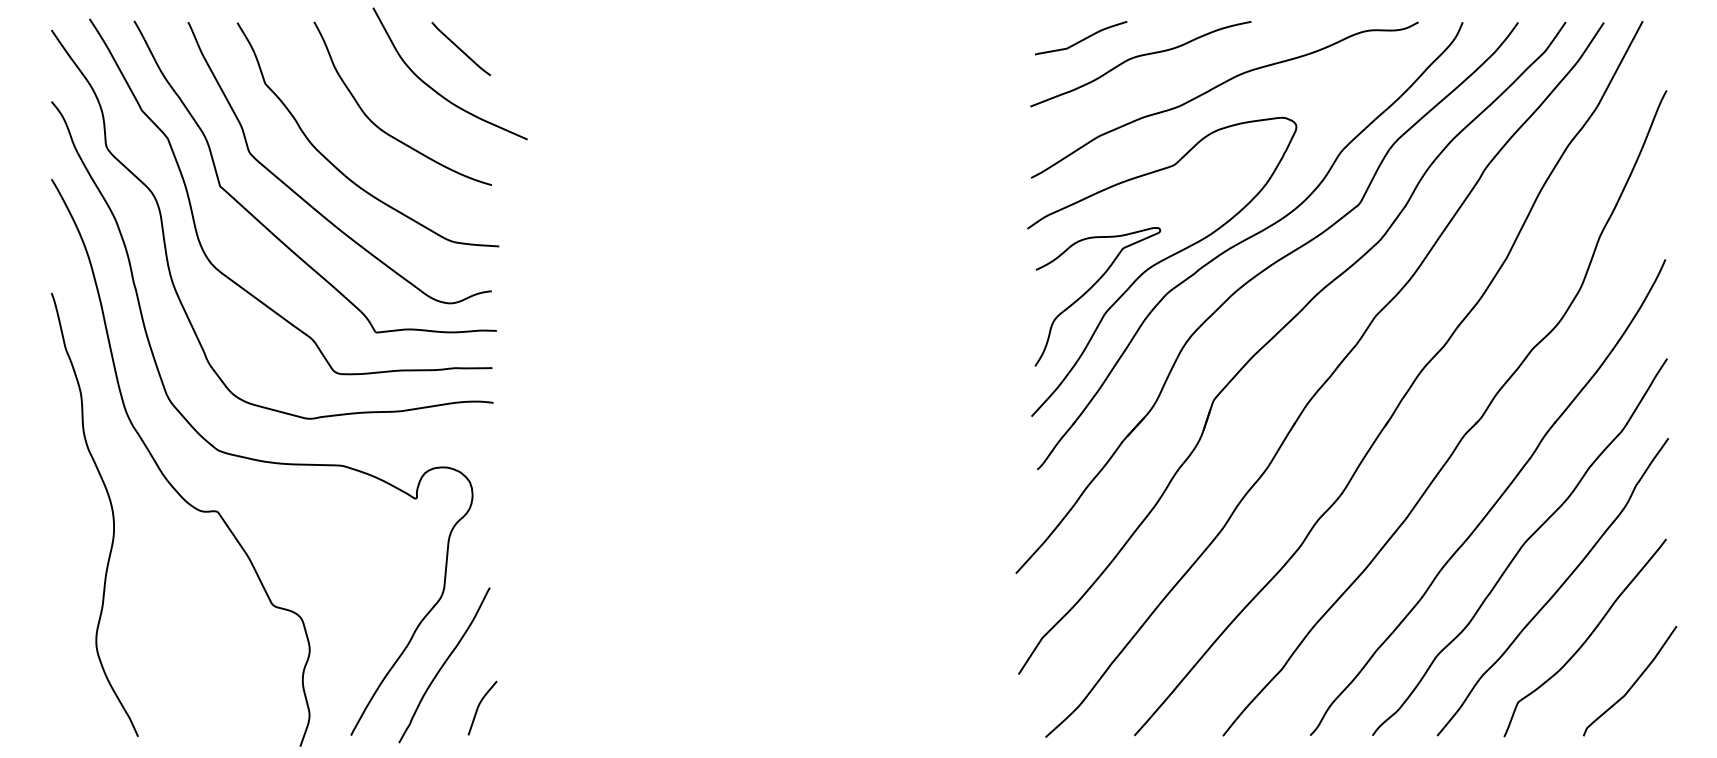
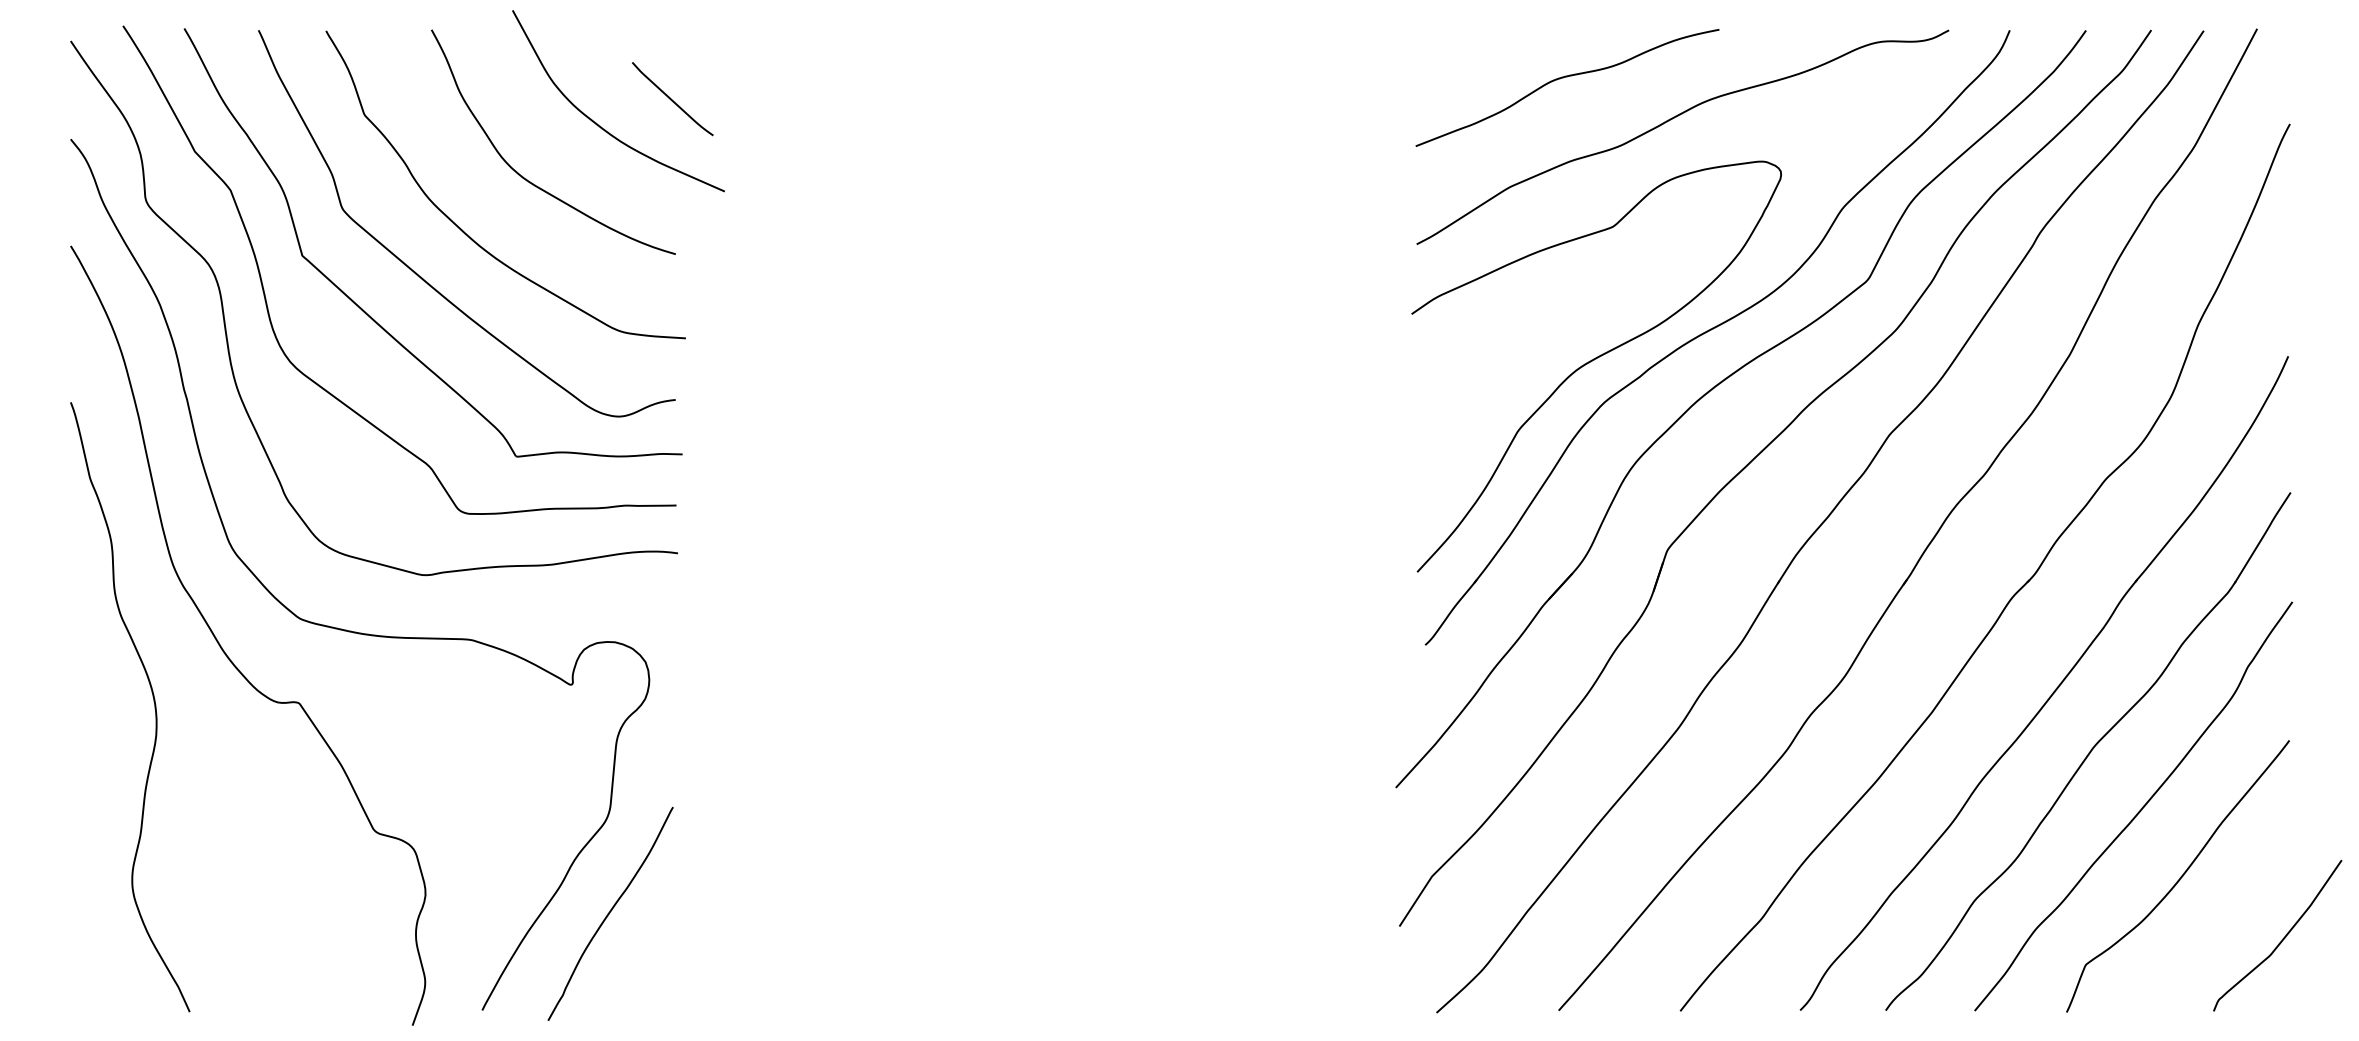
curve: (1081, 39) -> (1486, 54), removed
curve: (461, 49) -> (672, 99), moved
curve: (1090, 289) -> (1498, 397), removed
curve: (1633, 683) -> (2282, 938), moved
curve: (479, 706) -> (658, 970), removed

